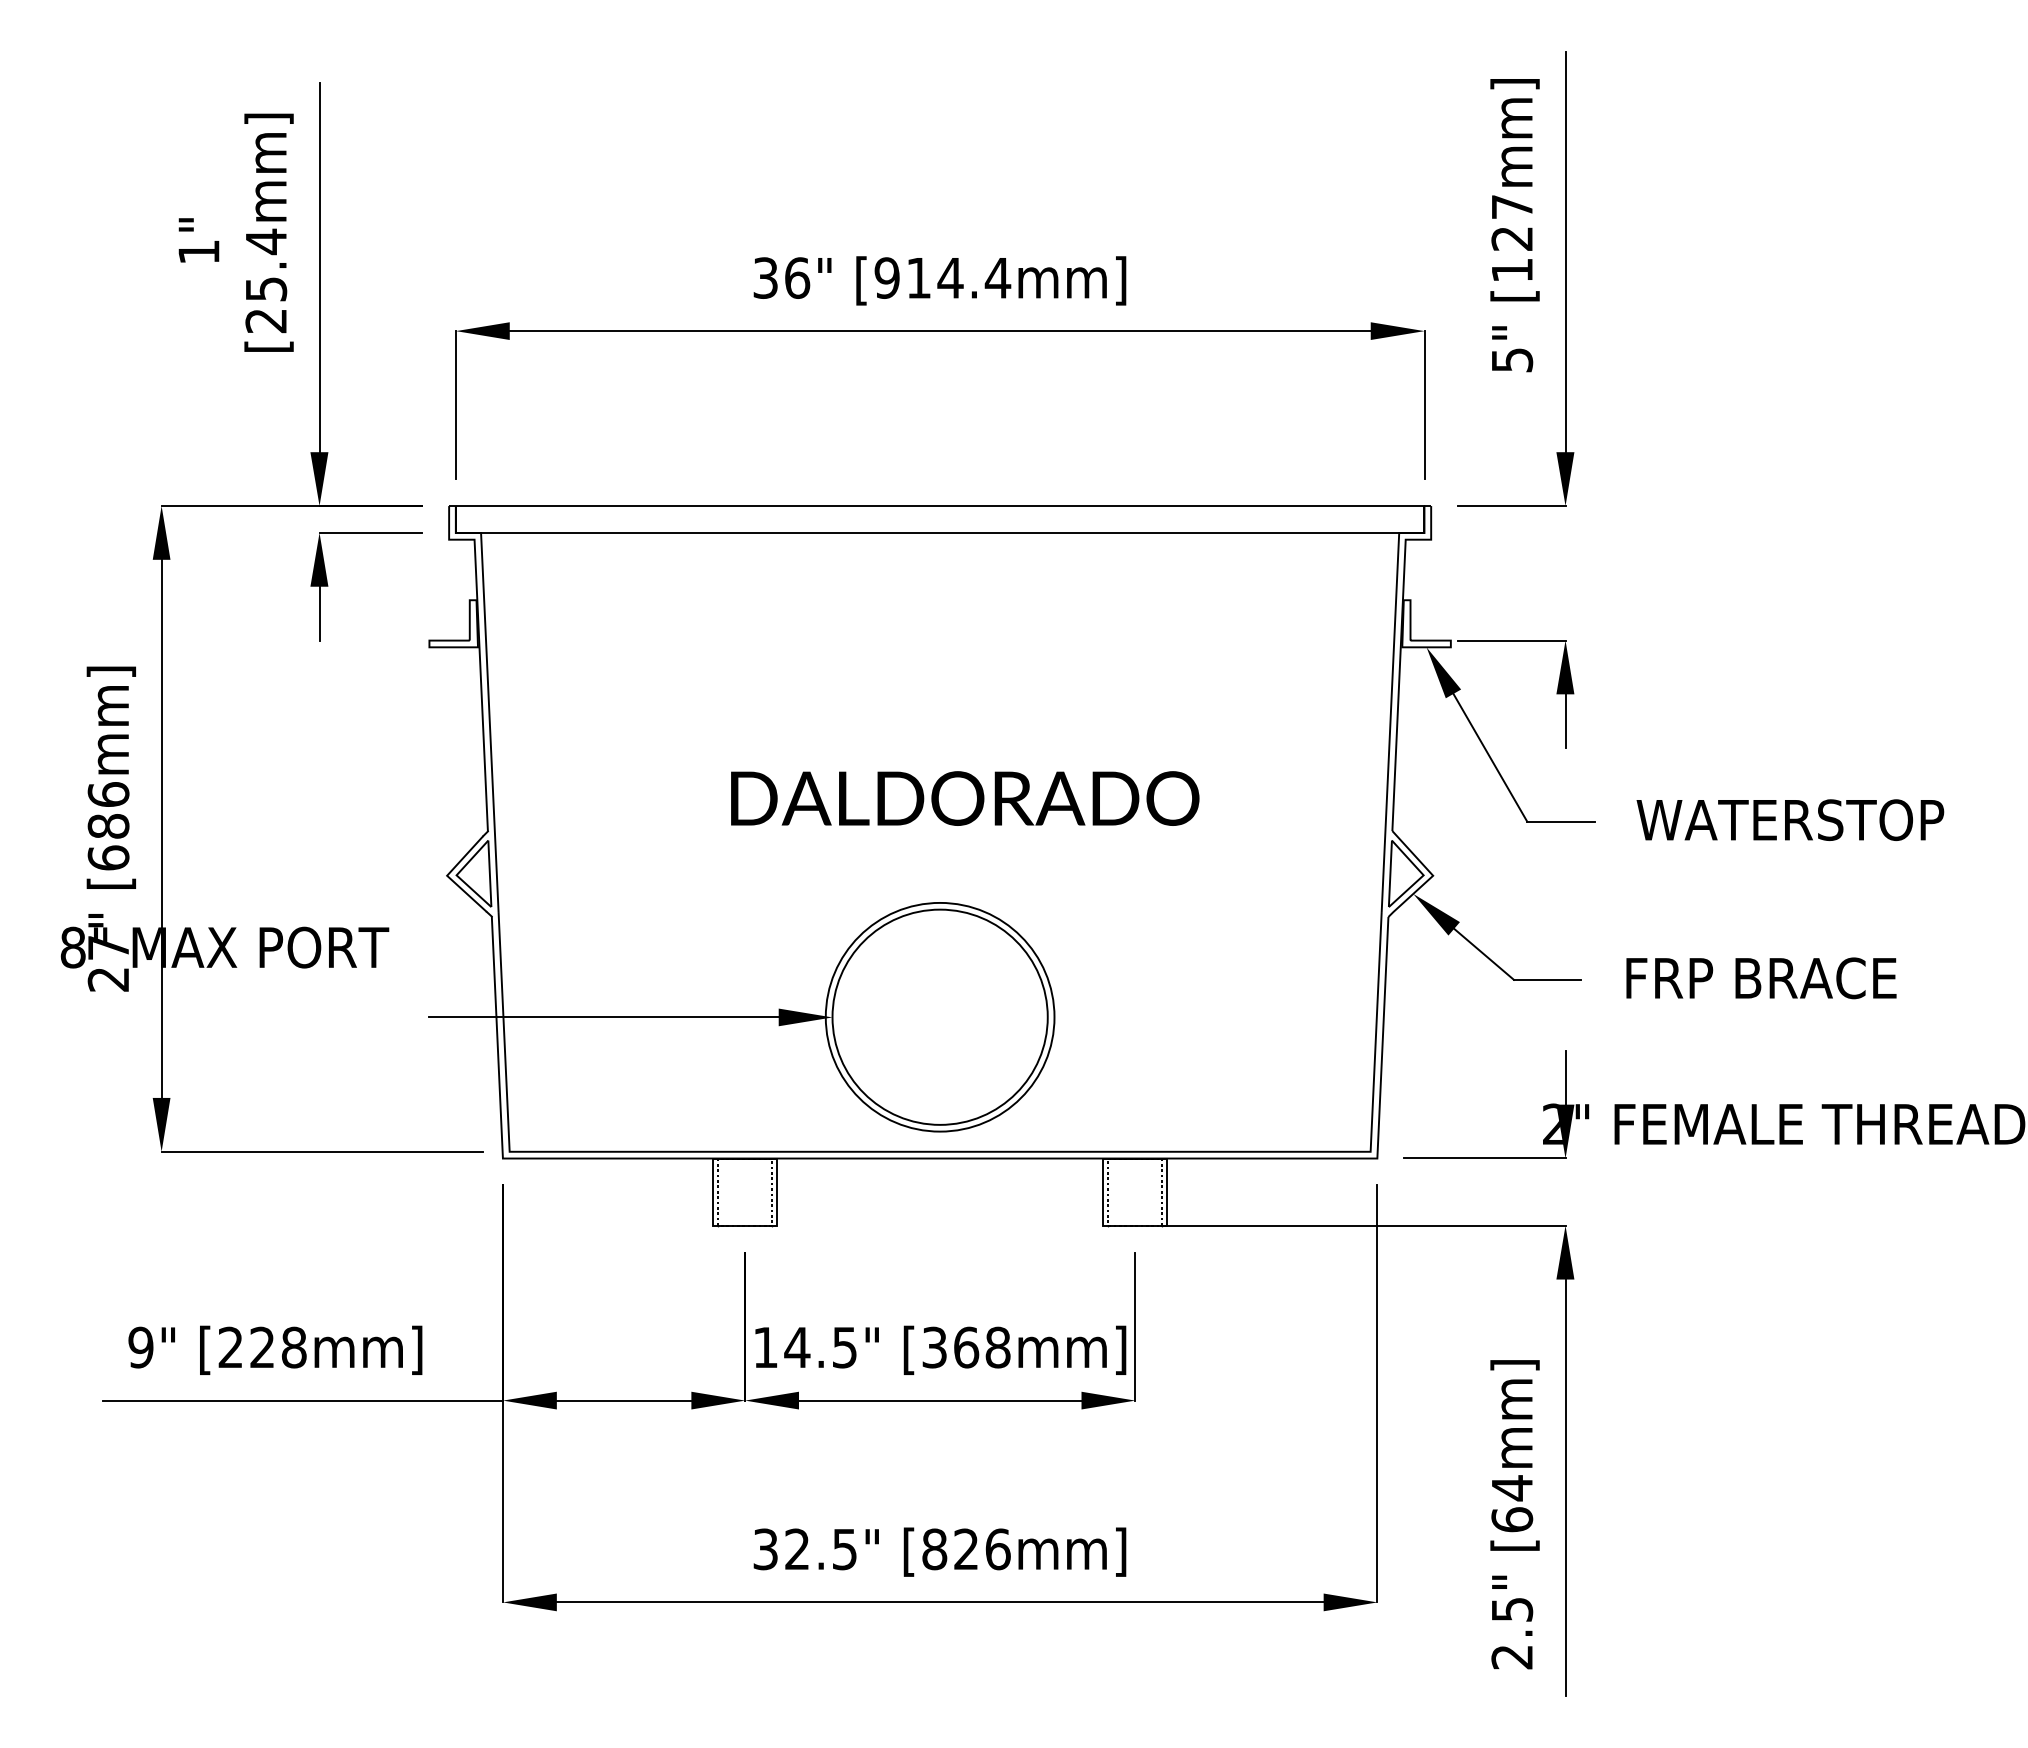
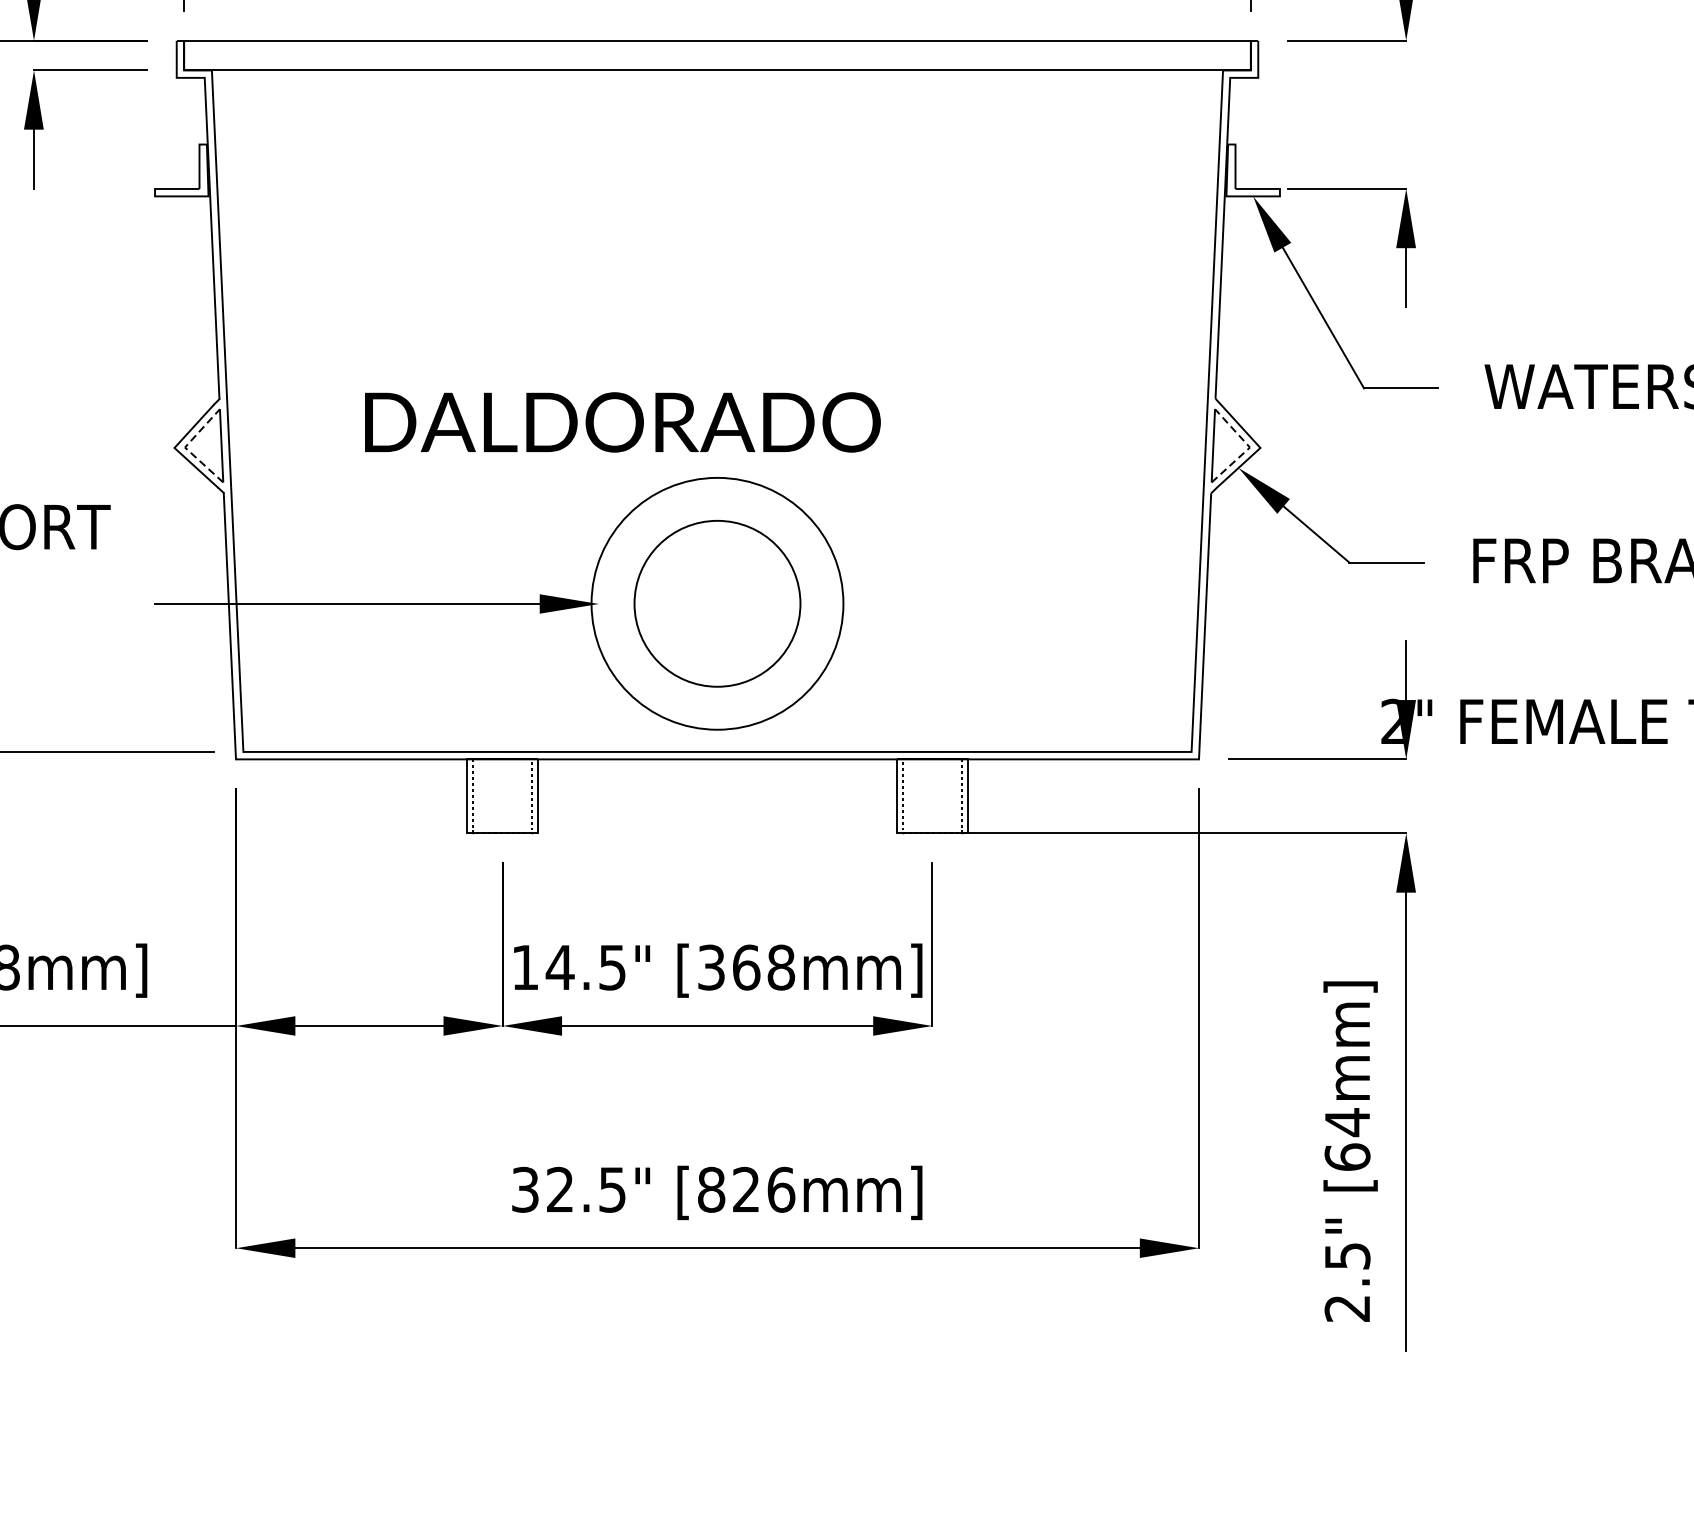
text: (965, 798) -> (623, 422), moved
line: (456, 875) -> (184, 447), solid -> dashed
line: (1423, 875) -> (1249, 447), solid -> dashed
circle: (939, 1016) -> (716, 602), size x0.7

